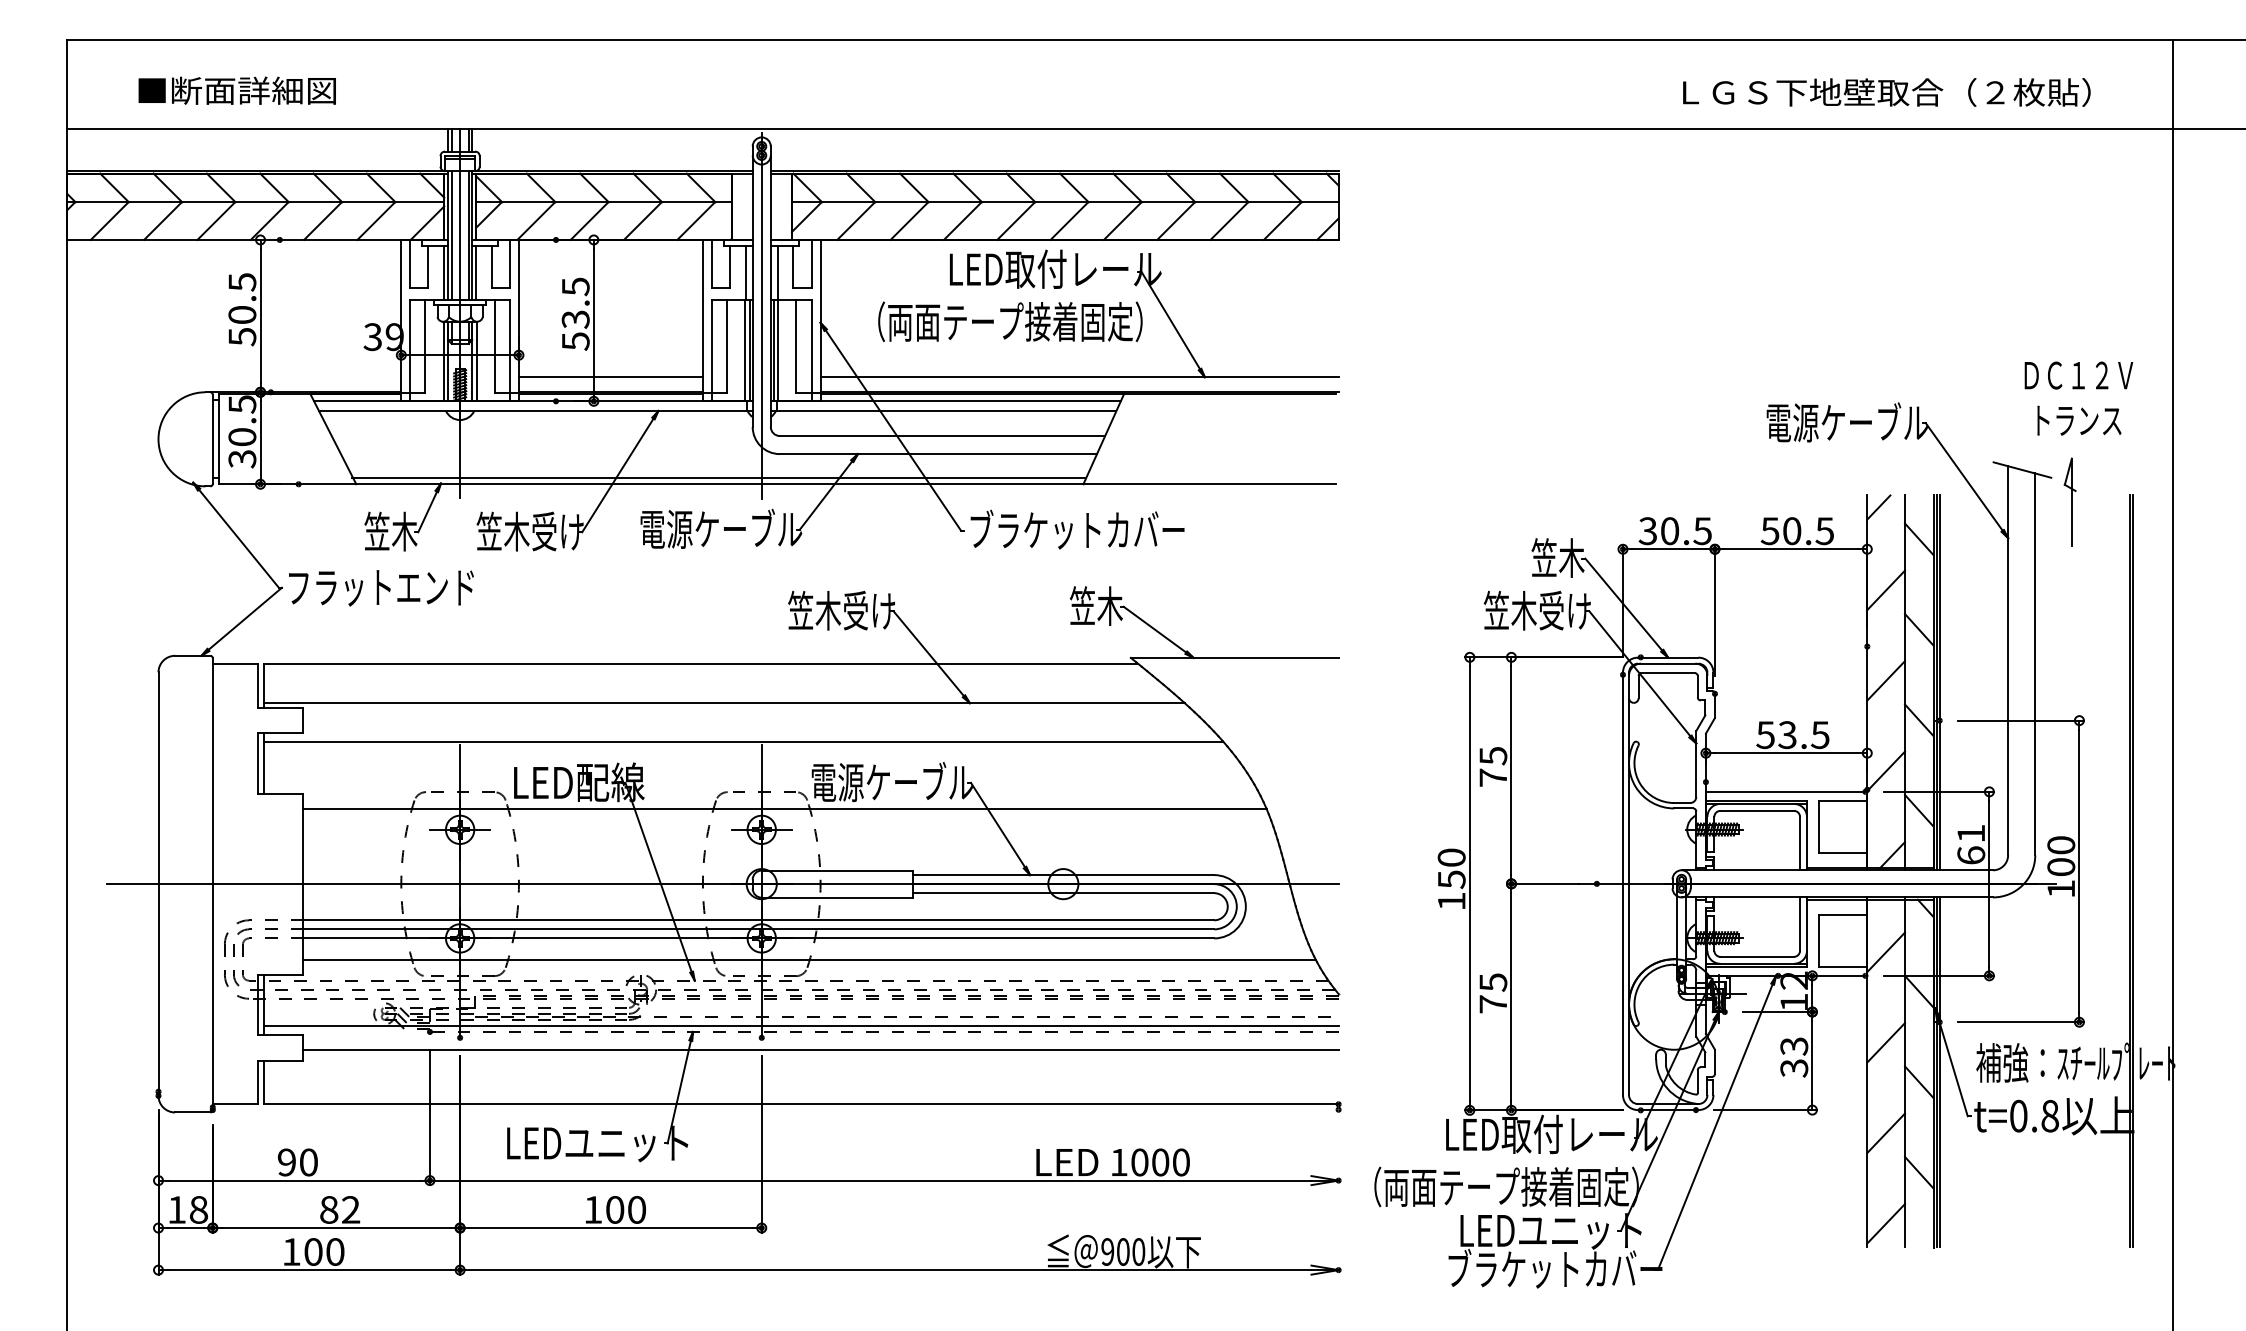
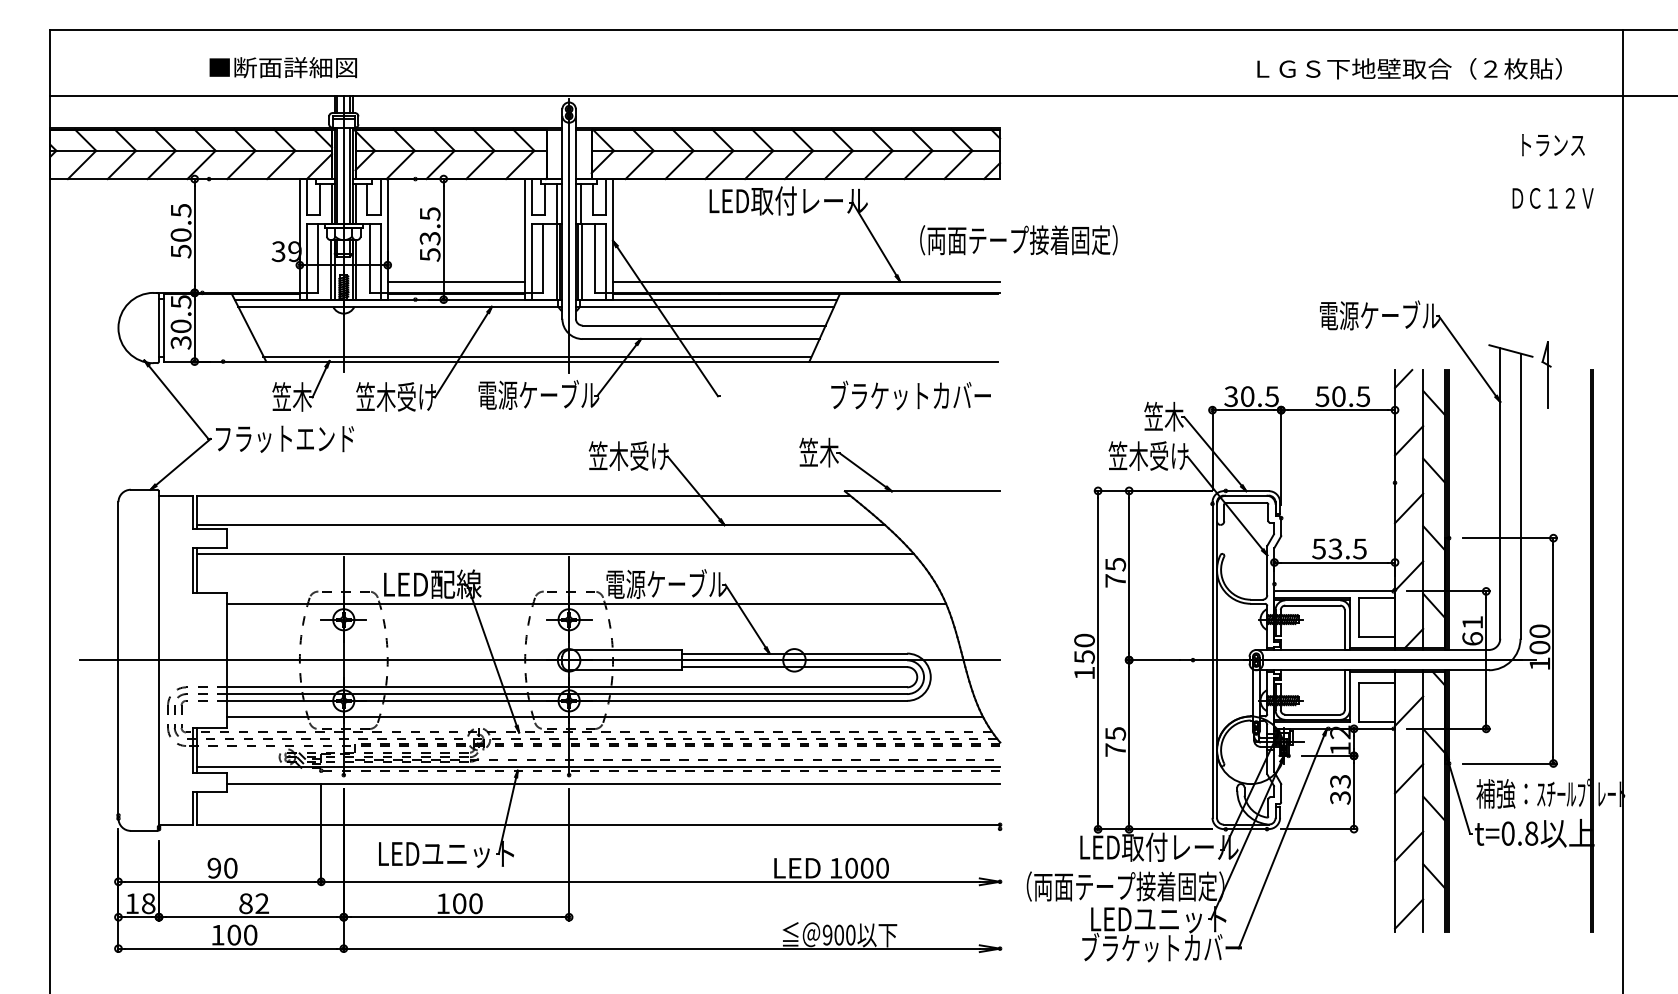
text: (236, 90) -> (282, 67), moved
text: (1009, 322) -> (1018, 240), moved
text: (2078, 375) -> (1552, 198), moved
text: (2079, 421) -> (1553, 145), moved
text: (1076, 529) -> (910, 395), moved

